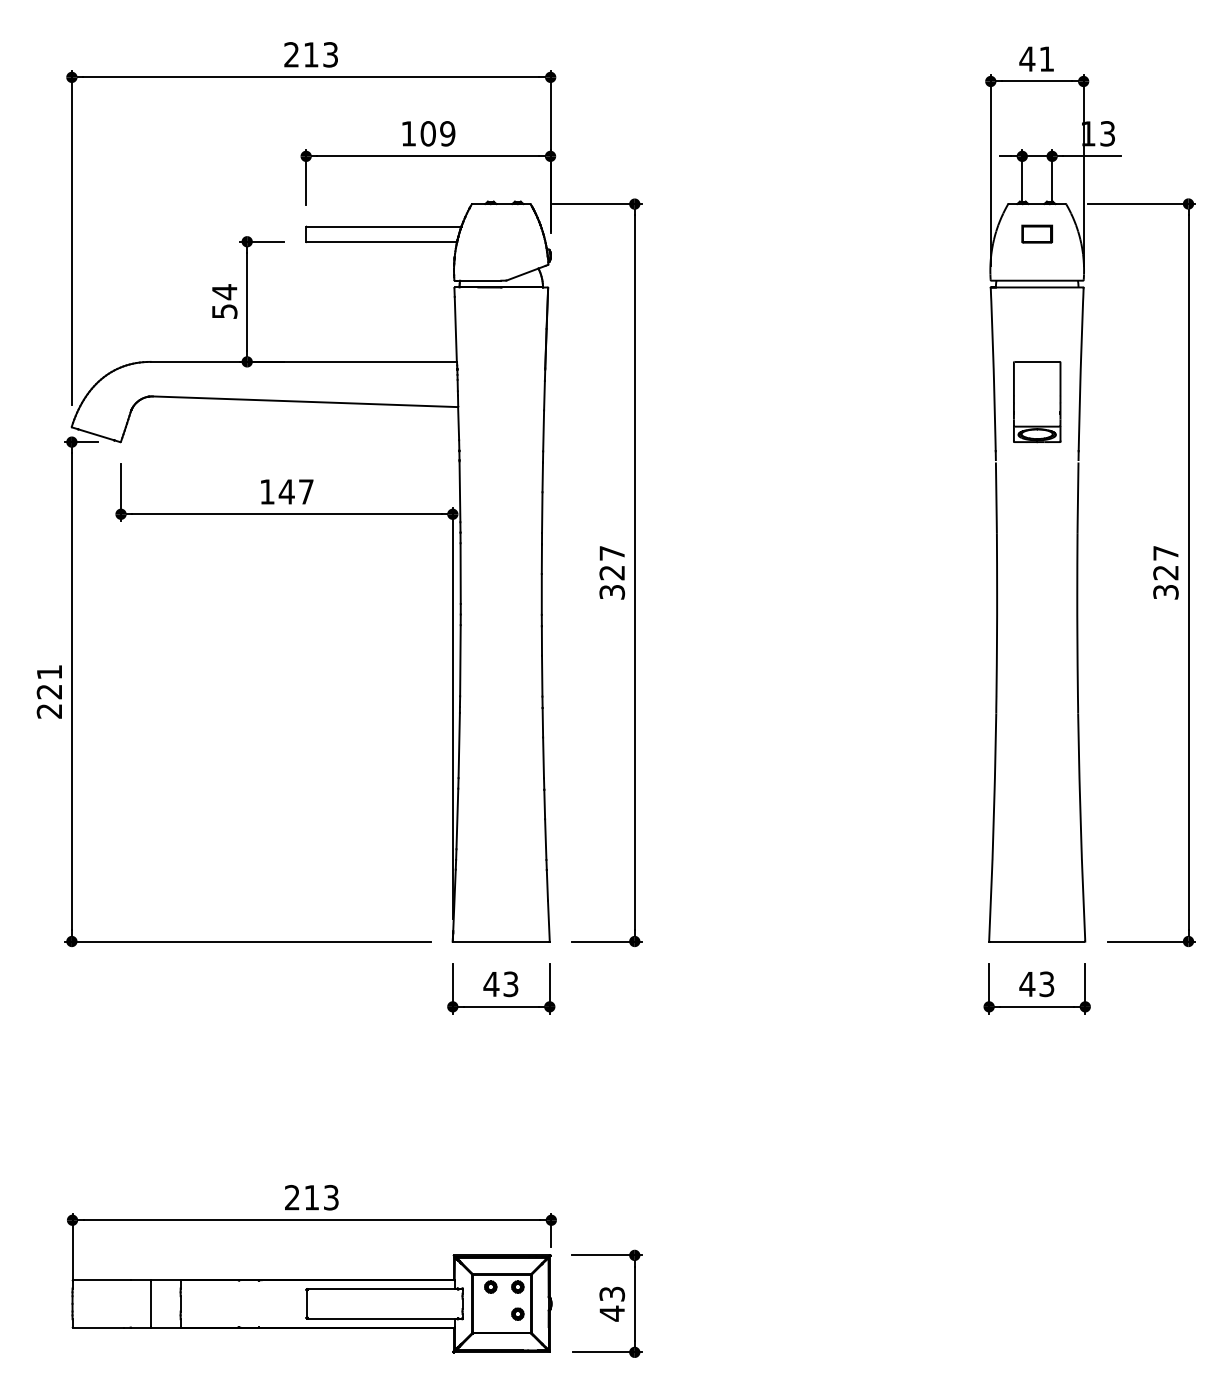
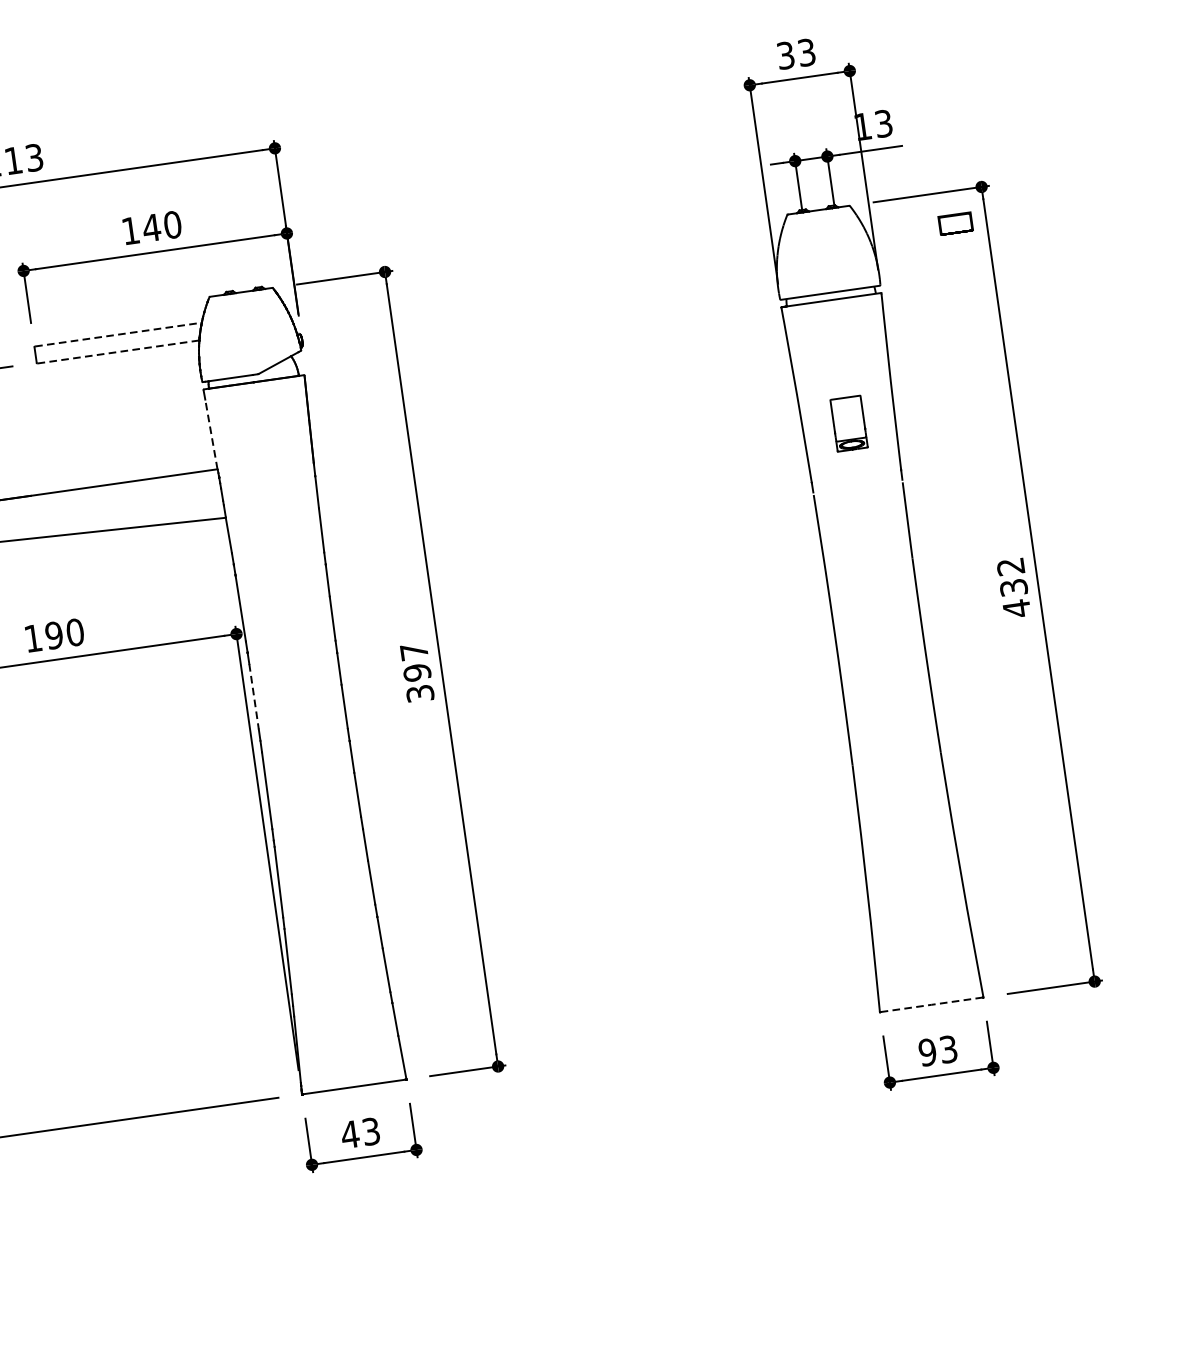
text: (1036, 58) -> (795, 53), 41 -> 33
text: (437, 133) -> (161, 226), 109 -> 140
line: (384, 226) -> (118, 334), solid -> dashed
part: (1036, 233) -> (954, 223), moved
line: (382, 242) -> (119, 352), solid -> dashed
line: (455, 329) -> (211, 434), solid -> dashed
part: (1037, 402) -> (849, 424), size x0.6
text: (295, 491) -> (63, 633), 147 -> 190
text: (612, 572) -> (417, 672), 327 -> 397
text: (1165, 573) -> (1013, 588), 327 -> 432
line: (460, 574) -> (254, 697), solid -> dashed
line: (1037, 941) -> (932, 1004), solid -> dashed
text: (1027, 984) -> (927, 1052), 43 -> 93

